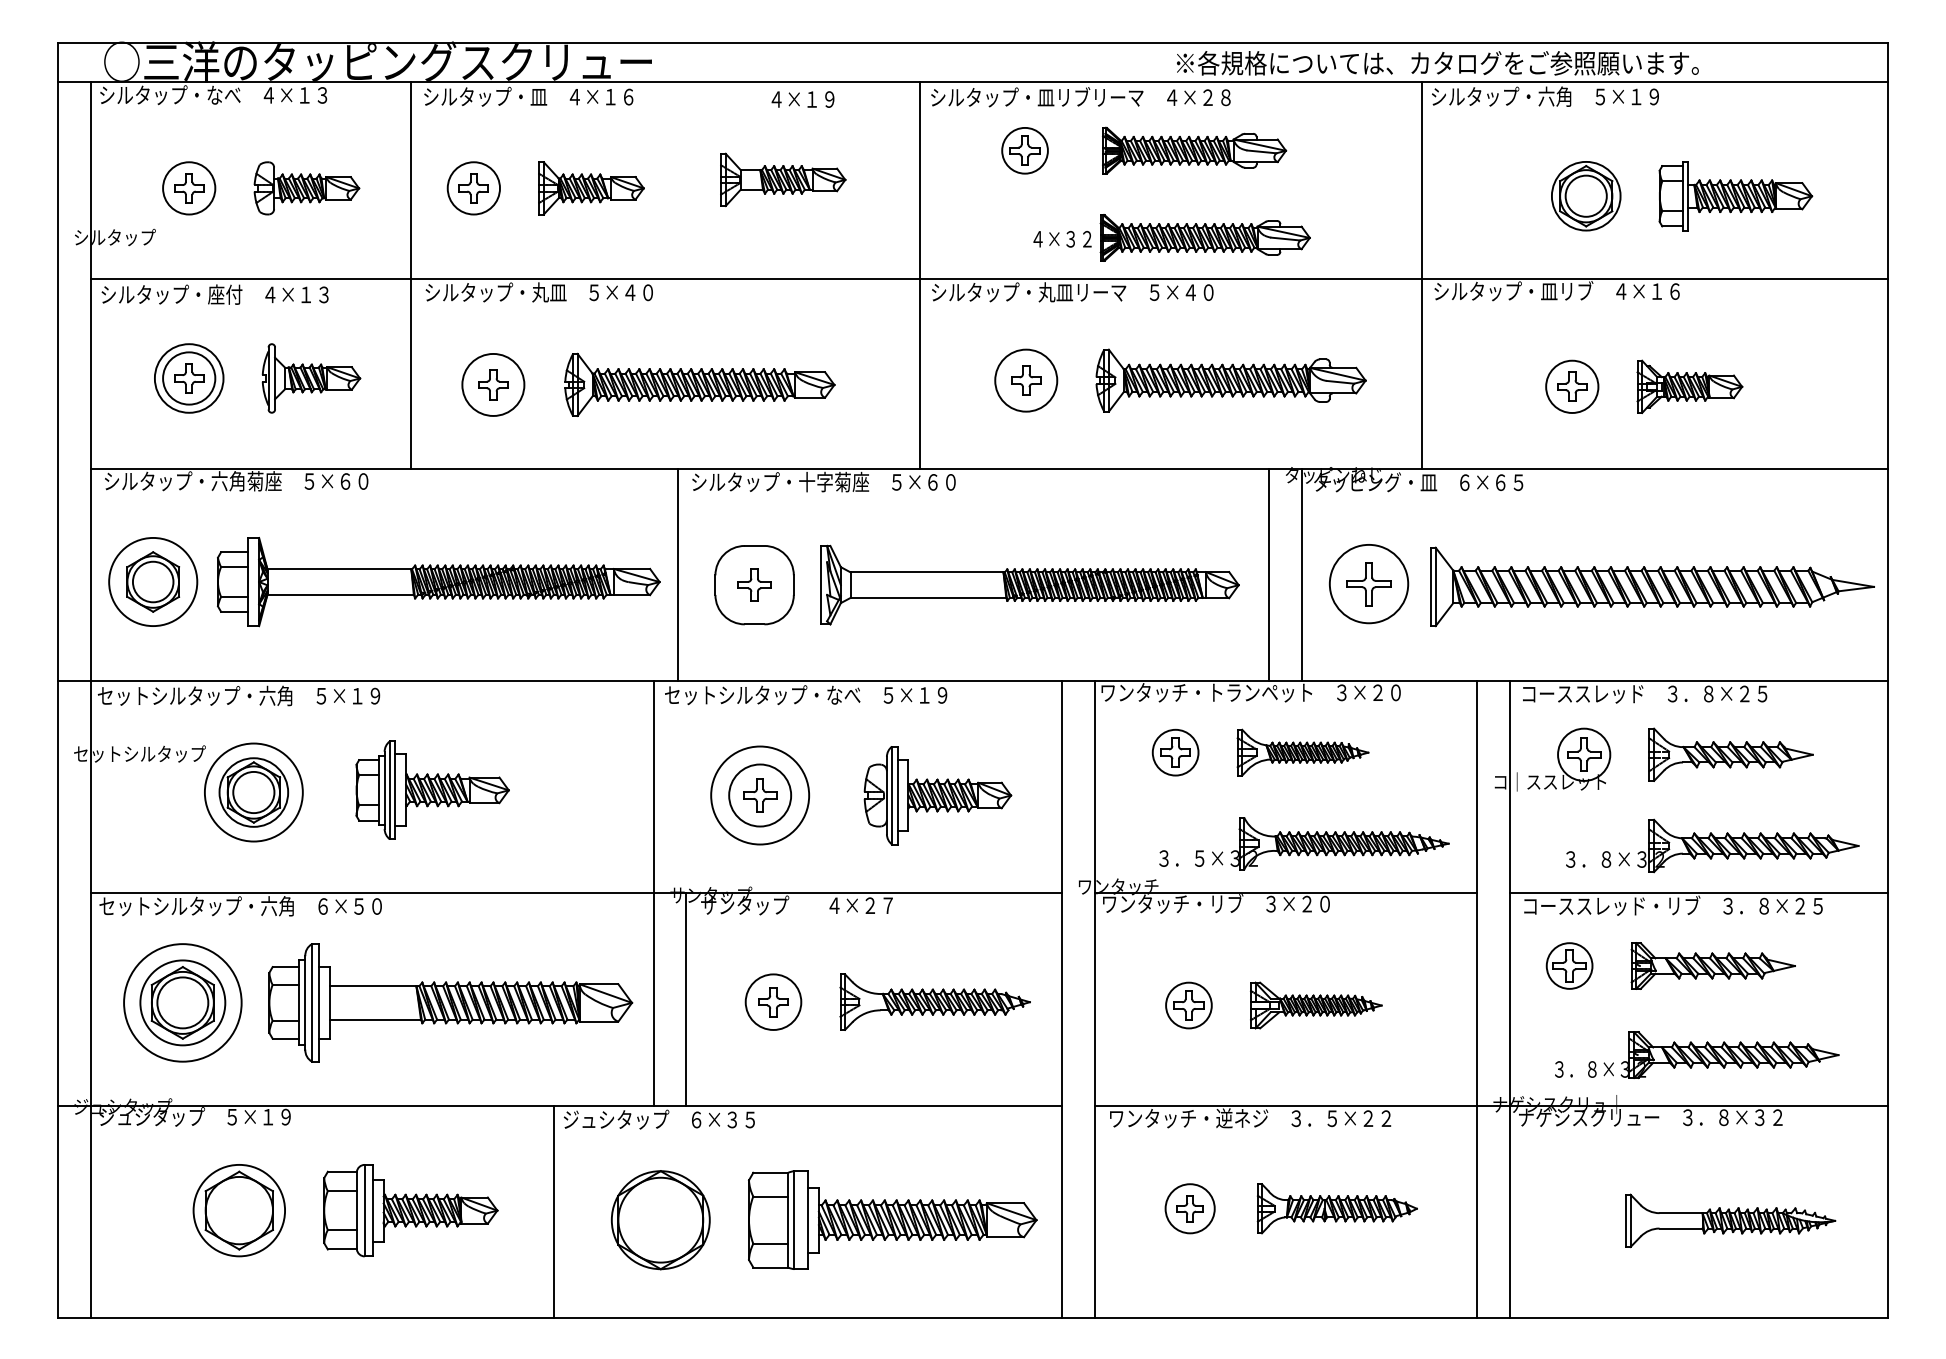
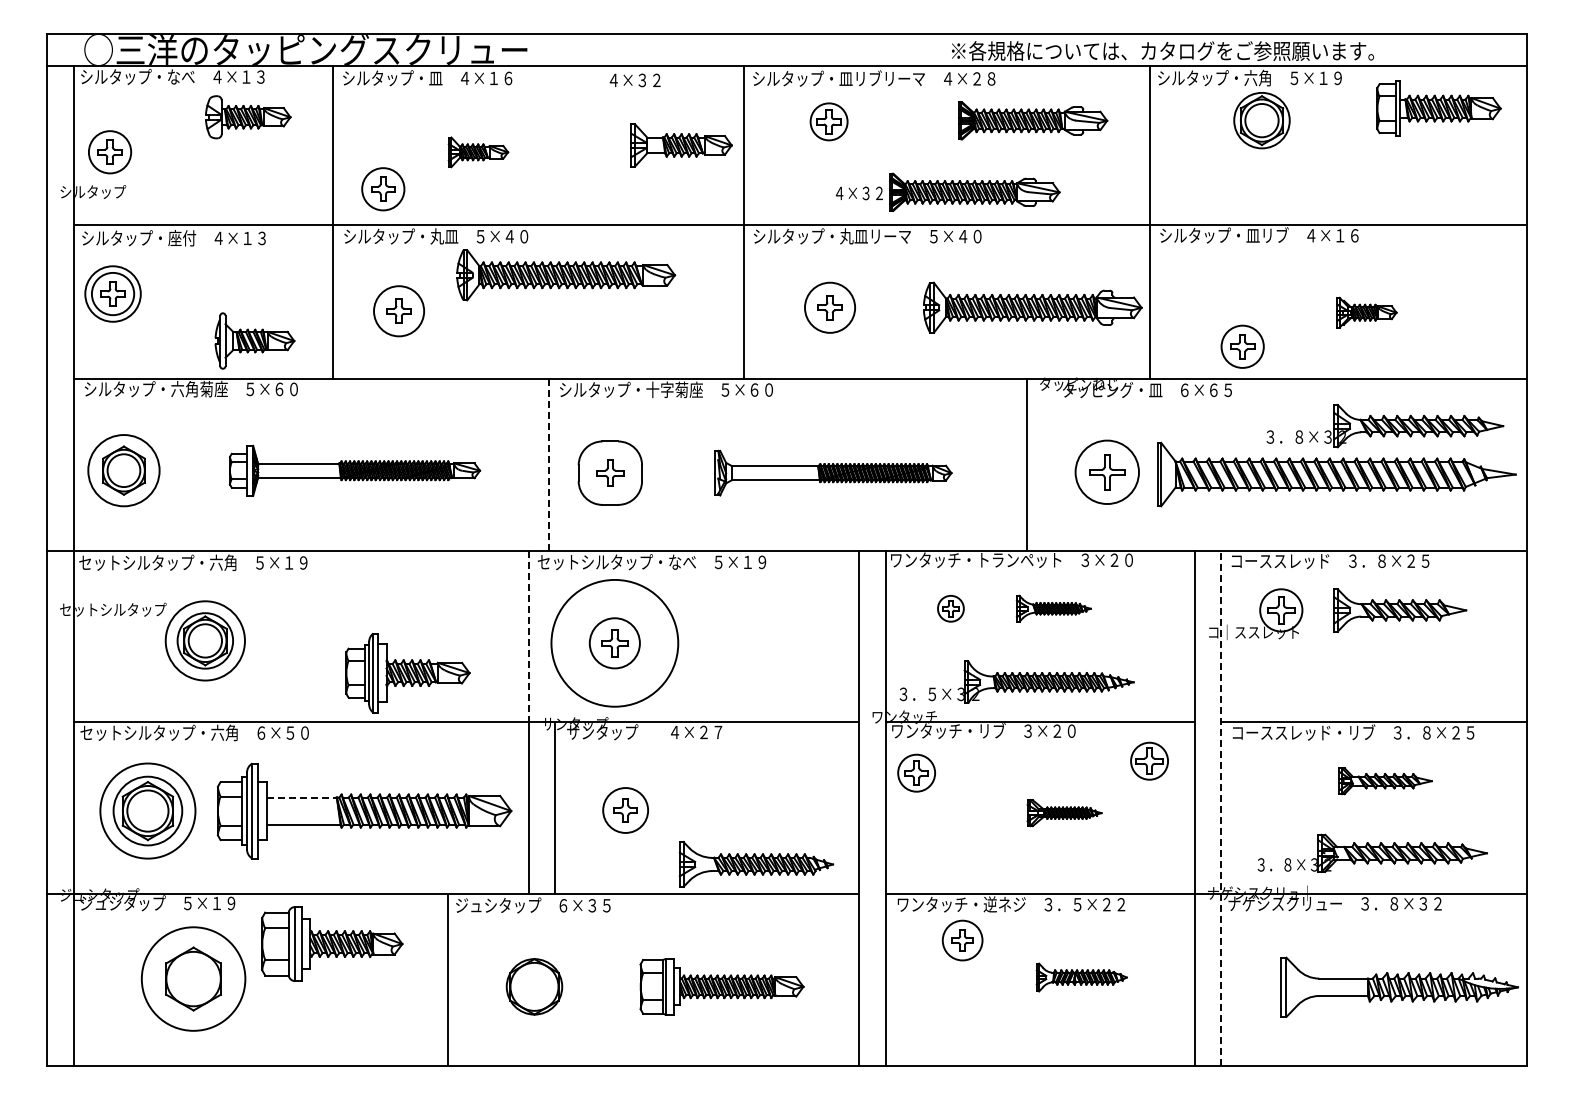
text: (793, 99) -> (641, 80), ４×１９ -> ４×３２
part: (1194, 150) -> (1033, 120), moved
part: (783, 179) -> (681, 145), moved
part: (189, 188) -> (110, 152), moved
part: (307, 188) -> (248, 117), moved
part: (474, 188) -> (383, 189), moved
part: (591, 188) -> (478, 152), size x0.7
part: (1585, 196) -> (1261, 120), moved
part: (1735, 196) -> (1438, 108), moved
part: (188, 377) -> (112, 293), moved
part: (310, 377) -> (254, 340), moved
part: (1230, 380) -> (1032, 307), moved
part: (700, 385) -> (566, 275), moved
part: (1572, 386) -> (1242, 346), moved
part: (1689, 386) -> (1366, 312), size x0.7
line: (678, 574) -> (548, 464), solid -> dashed
line: (1302, 574) -> (1053, 464), removed
part: (438, 581) -> (354, 470), size x0.7
part: (1030, 584) -> (833, 472), size x0.7
part: (1175, 752) -> (950, 608), size x0.7
part: (1302, 752) -> (1053, 608), size x0.7
line: (653, 787) -> (528, 636), solid -> dashed
part: (432, 790) -> (407, 673), moved
circle: (759, 794) -> (614, 642), size x1.6
part: (937, 795) -> (758, 643), removed
part: (1303, 842) -> (1016, 681), moved
part: (1712, 846) -> (1385, 426), moved
part: (1569, 965) -> (1149, 760), moved
part: (1712, 965) -> (1385, 780), size x0.7
line: (375, 986) -> (303, 797), solid -> dashed
line: (1510, 999) -> (1221, 808), solid -> dashed
part: (935, 1002) -> (756, 864), moved
part: (1188, 1004) -> (916, 772), moved
part: (1316, 1004) -> (1064, 812), size x0.7
part: (1189, 1208) -> (962, 940), moved
part: (1337, 1208) -> (1081, 977), size x0.7
part: (411, 1209) -> (332, 943), moved
circle: (239, 1211) -> (193, 979), size x1.4
part: (660, 1219) -> (534, 986), size x0.7
part: (892, 1219) -> (721, 986), size x0.7
part: (1730, 1221) -> (1399, 987), size x1.4

